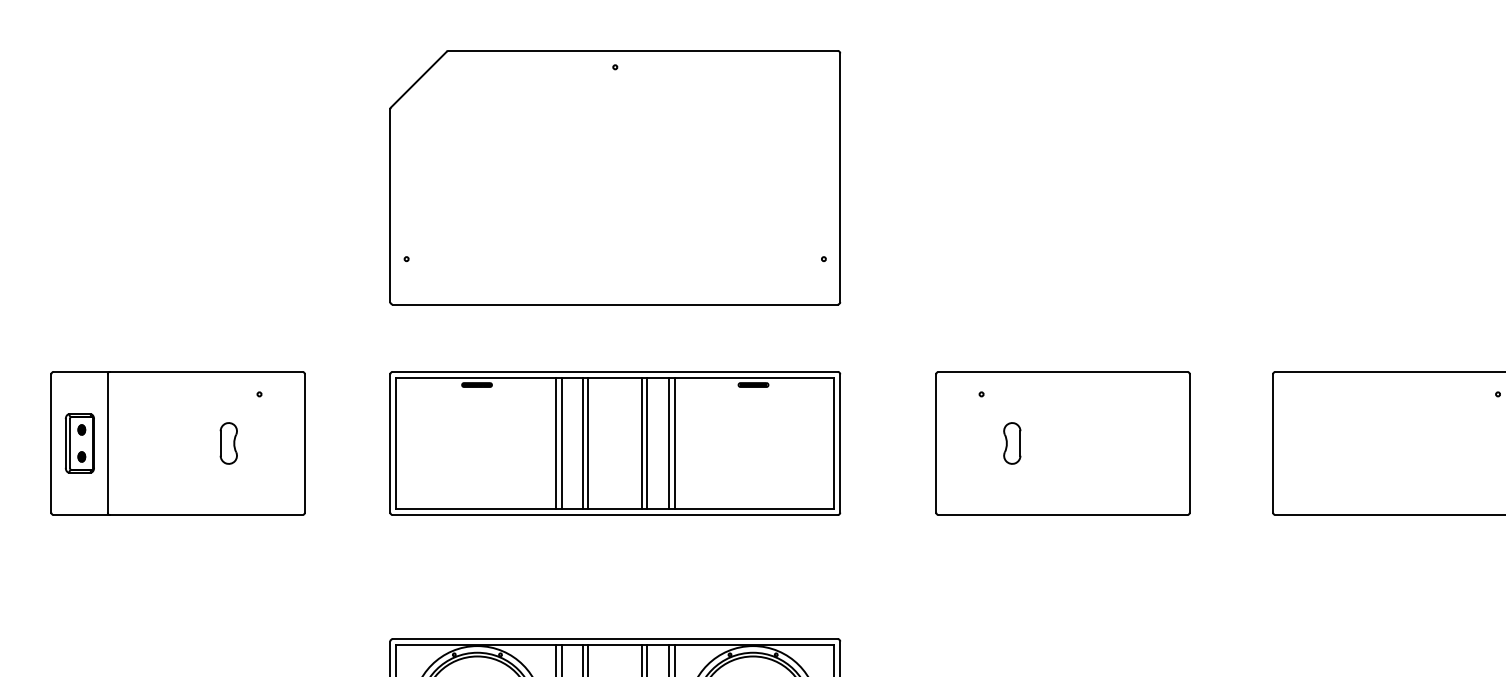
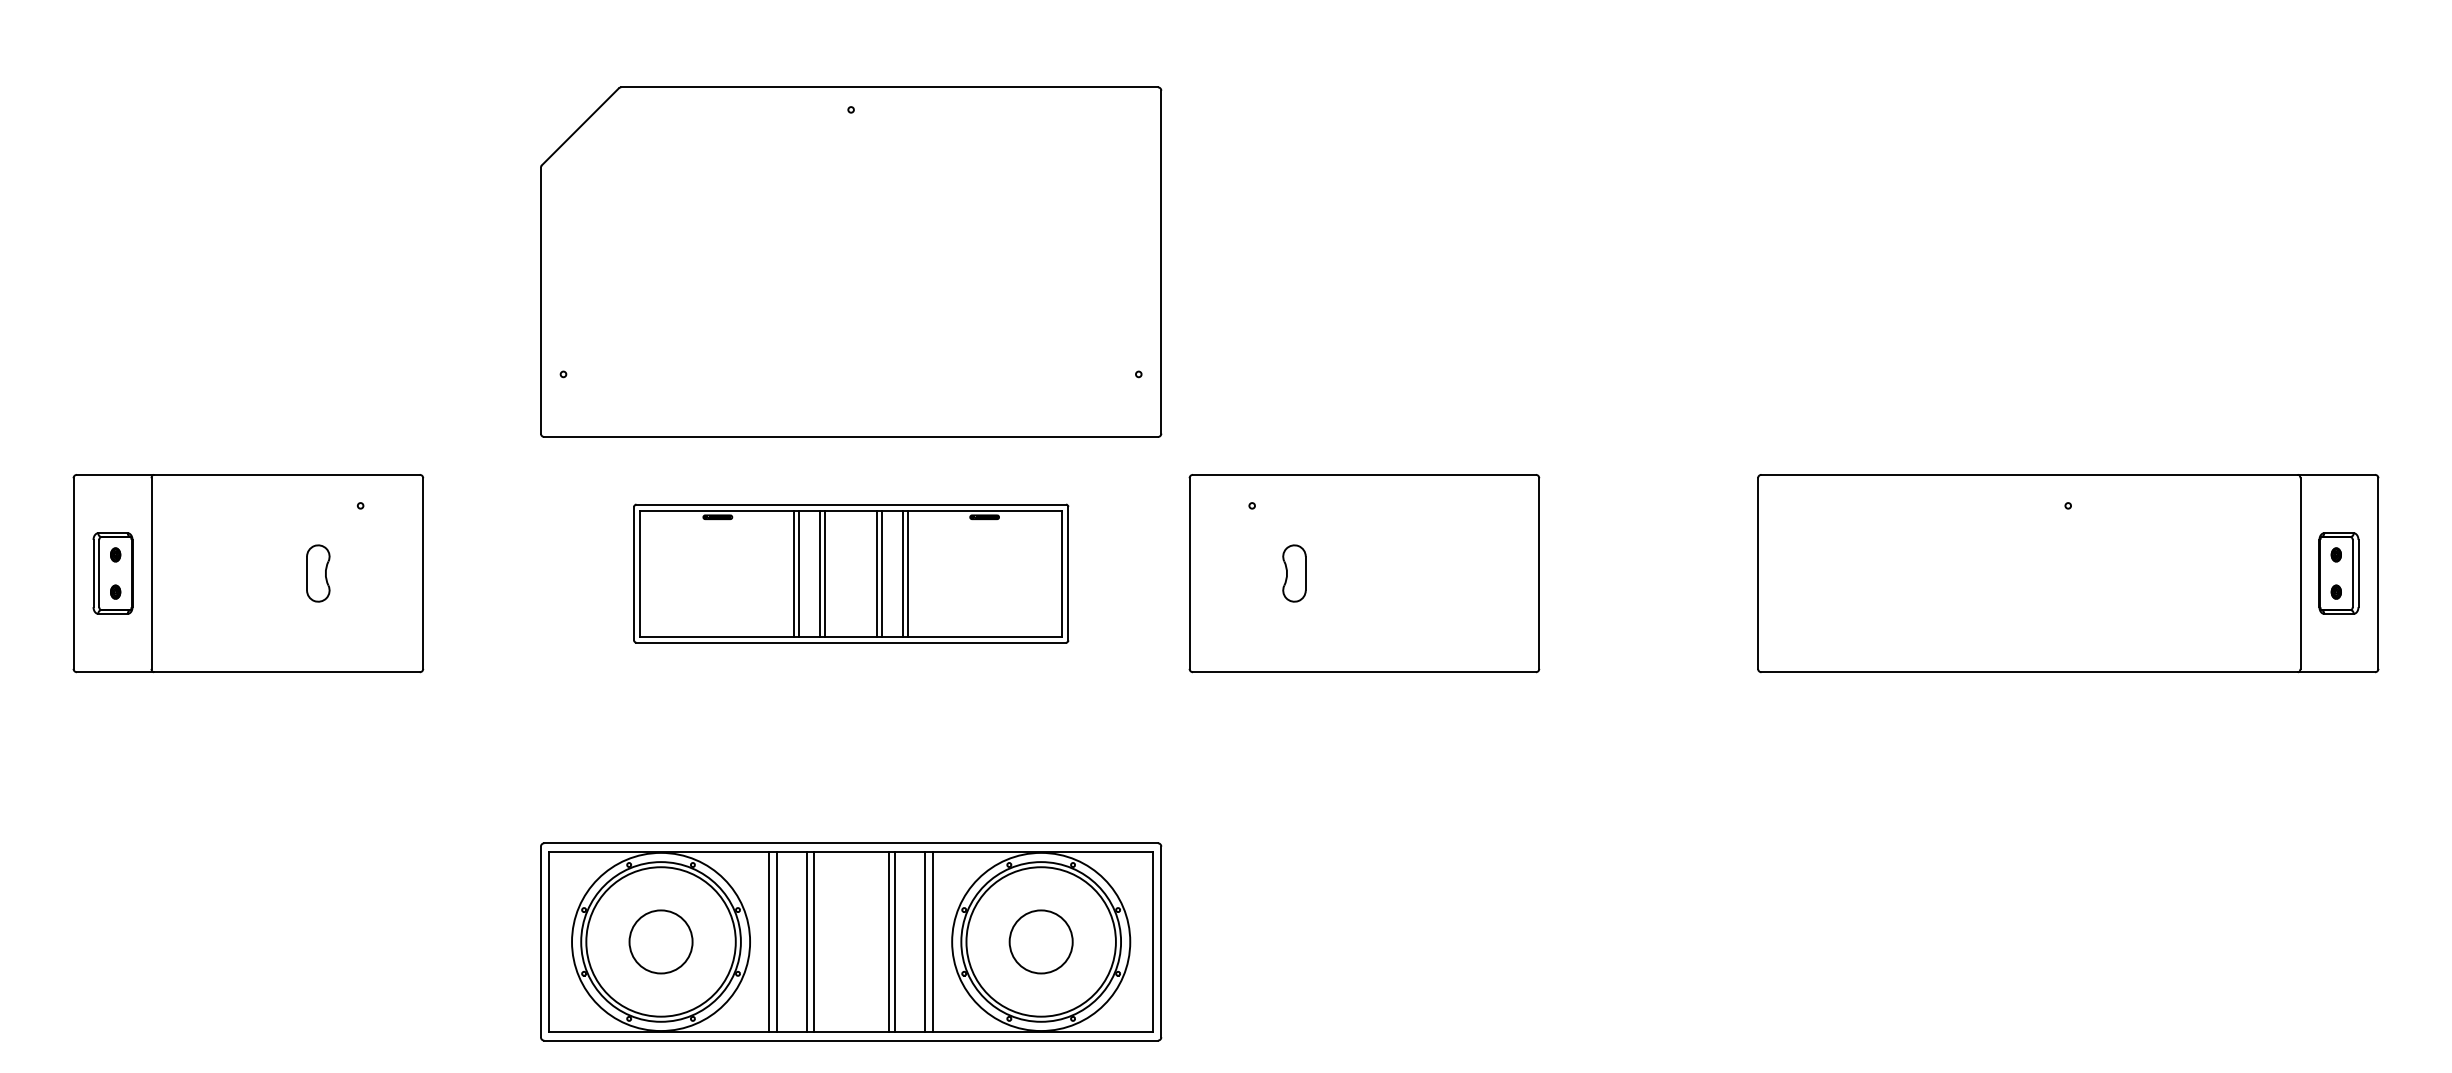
part: (615, 177) -> (851, 261), moved
part: (615, 443) -> (851, 573), size x0.7
part: (1063, 443) -> (1364, 573), moved

